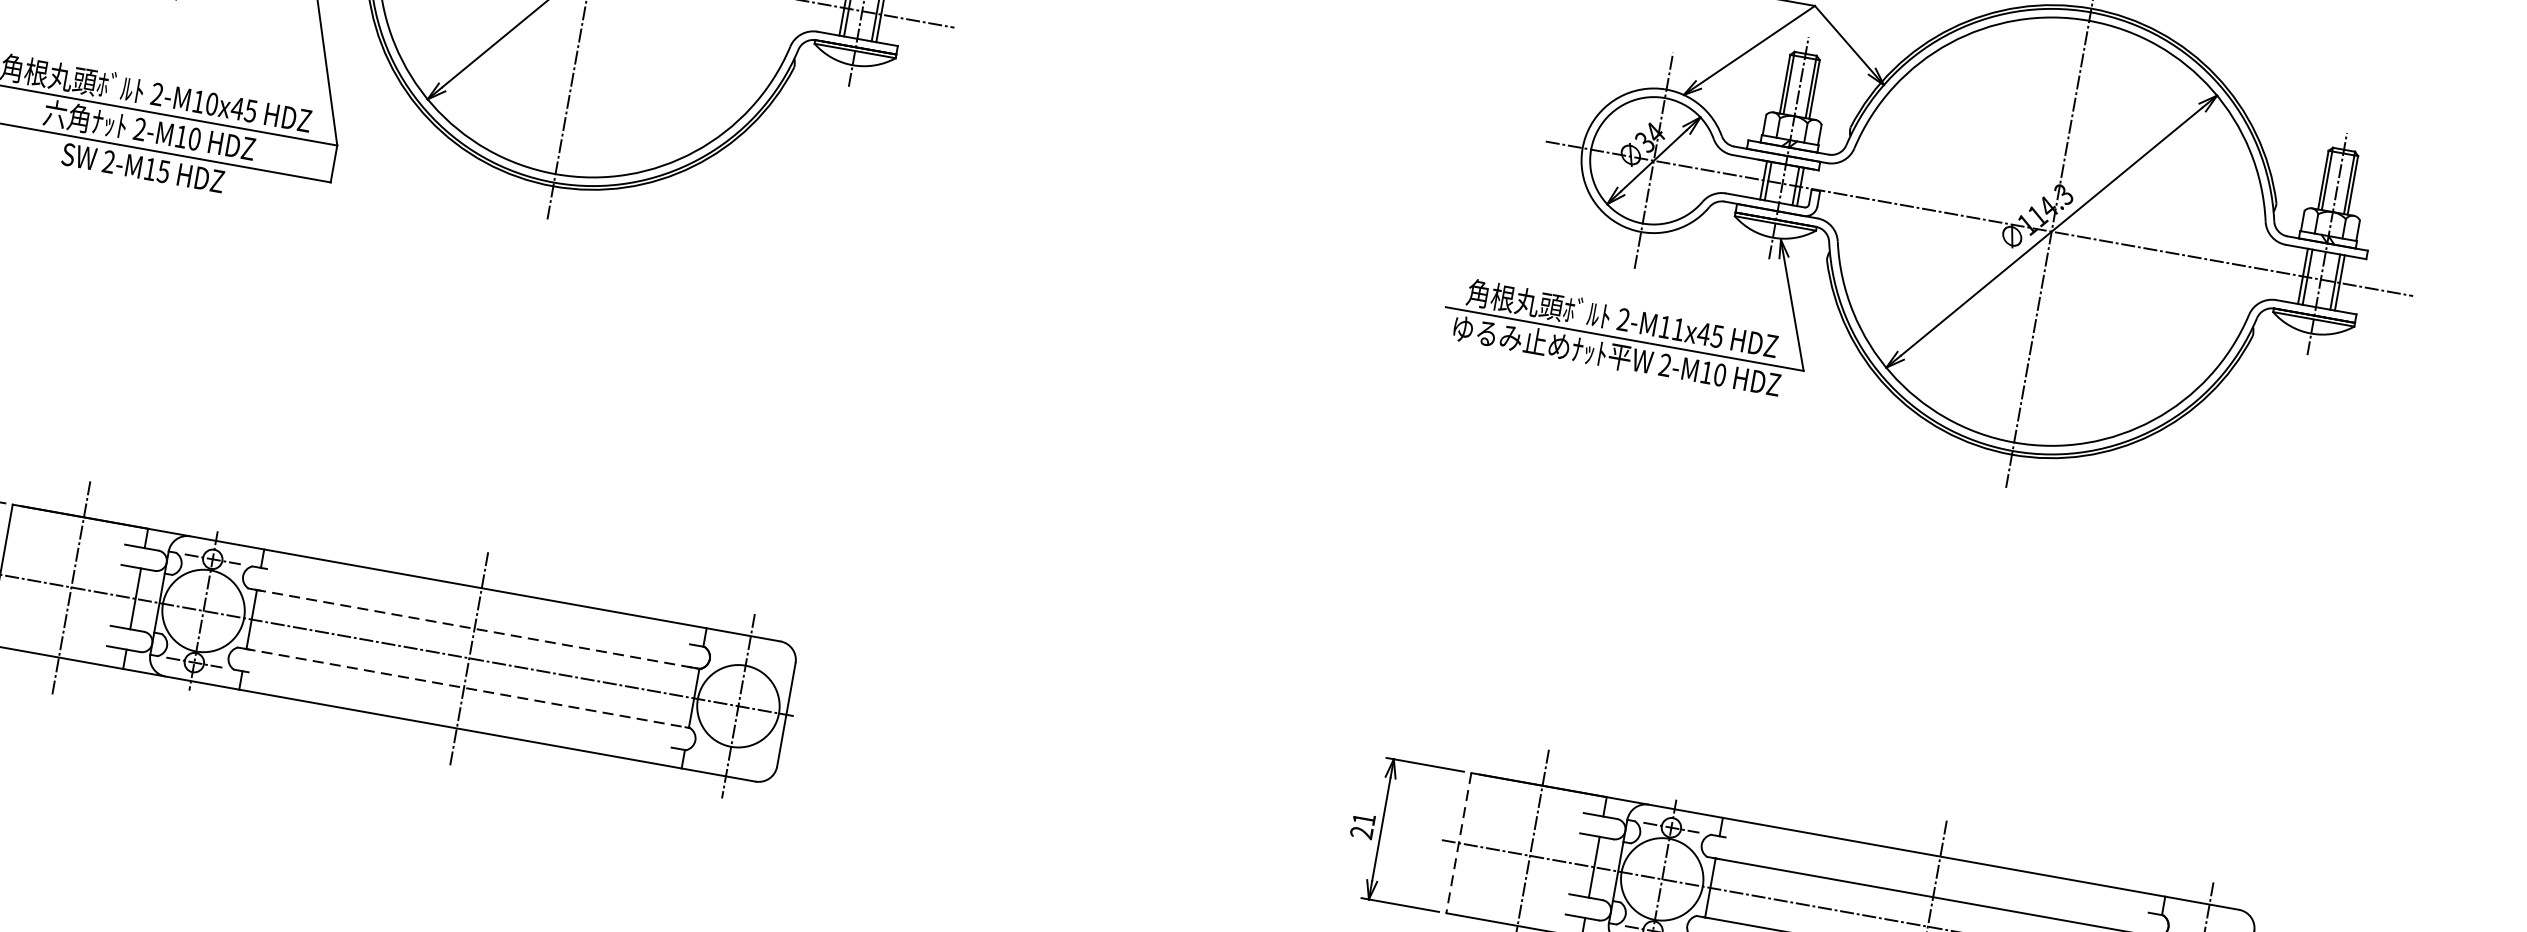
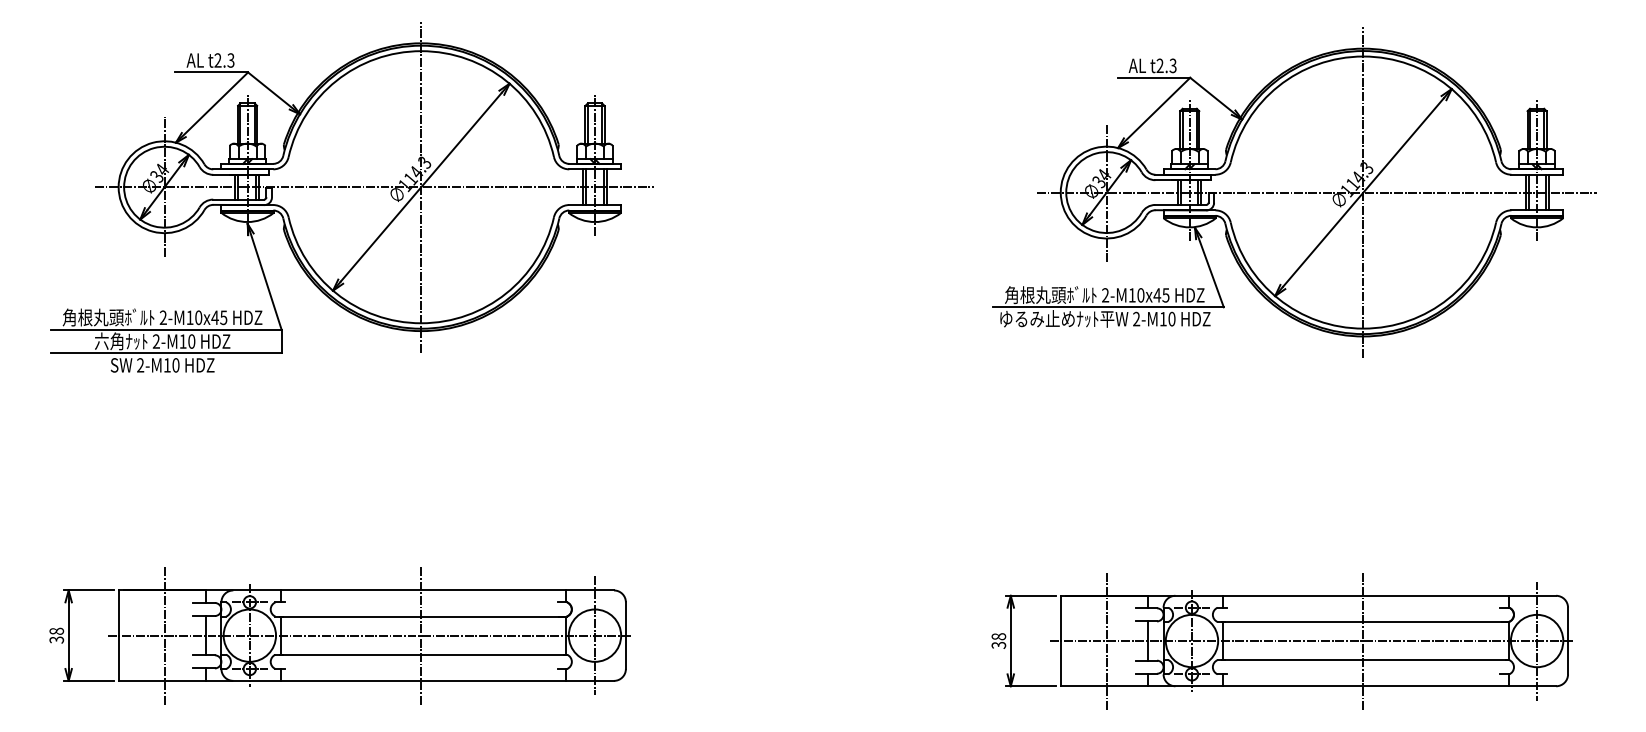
text: (162, 171) -> (175, 365), 2-M15 -> 2-M10
text: (1677, 329) -> (1140, 295), 2-M11x45 -> 2-M10x45
line: (476, 628) -> (422, 616), dashed -> solid
line: (467, 688) -> (423, 654), dashed -> solid
text: (1362, 825) -> (998, 640), 21 -> 38
line: (1458, 843) -> (1060, 641), dashed -> solid

